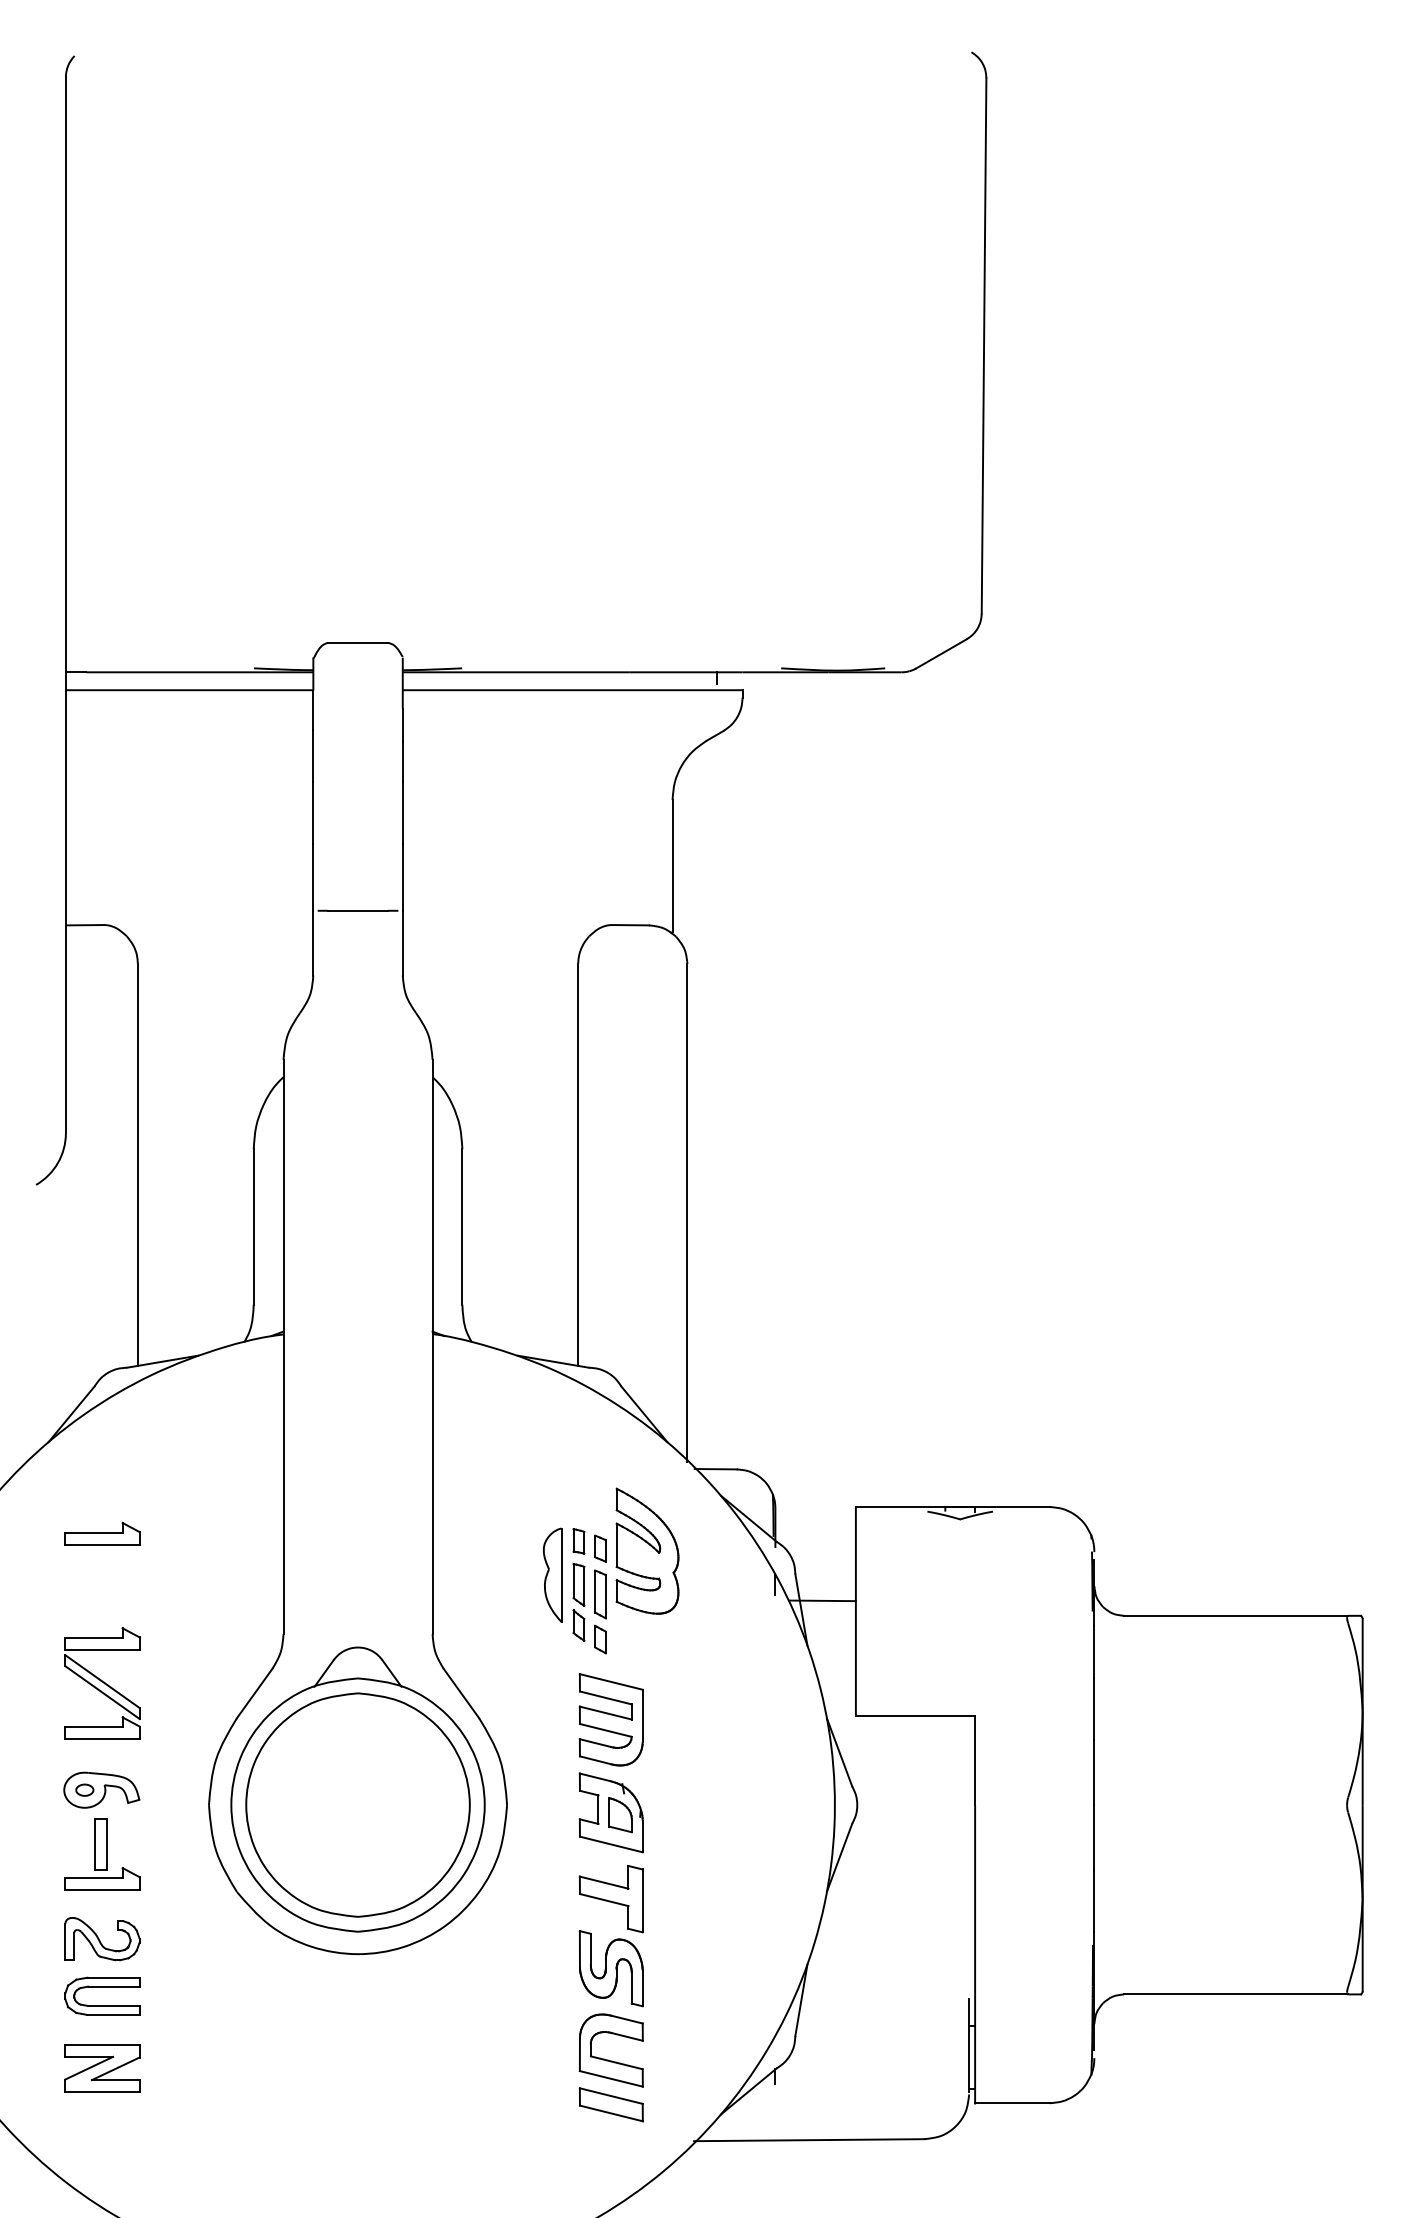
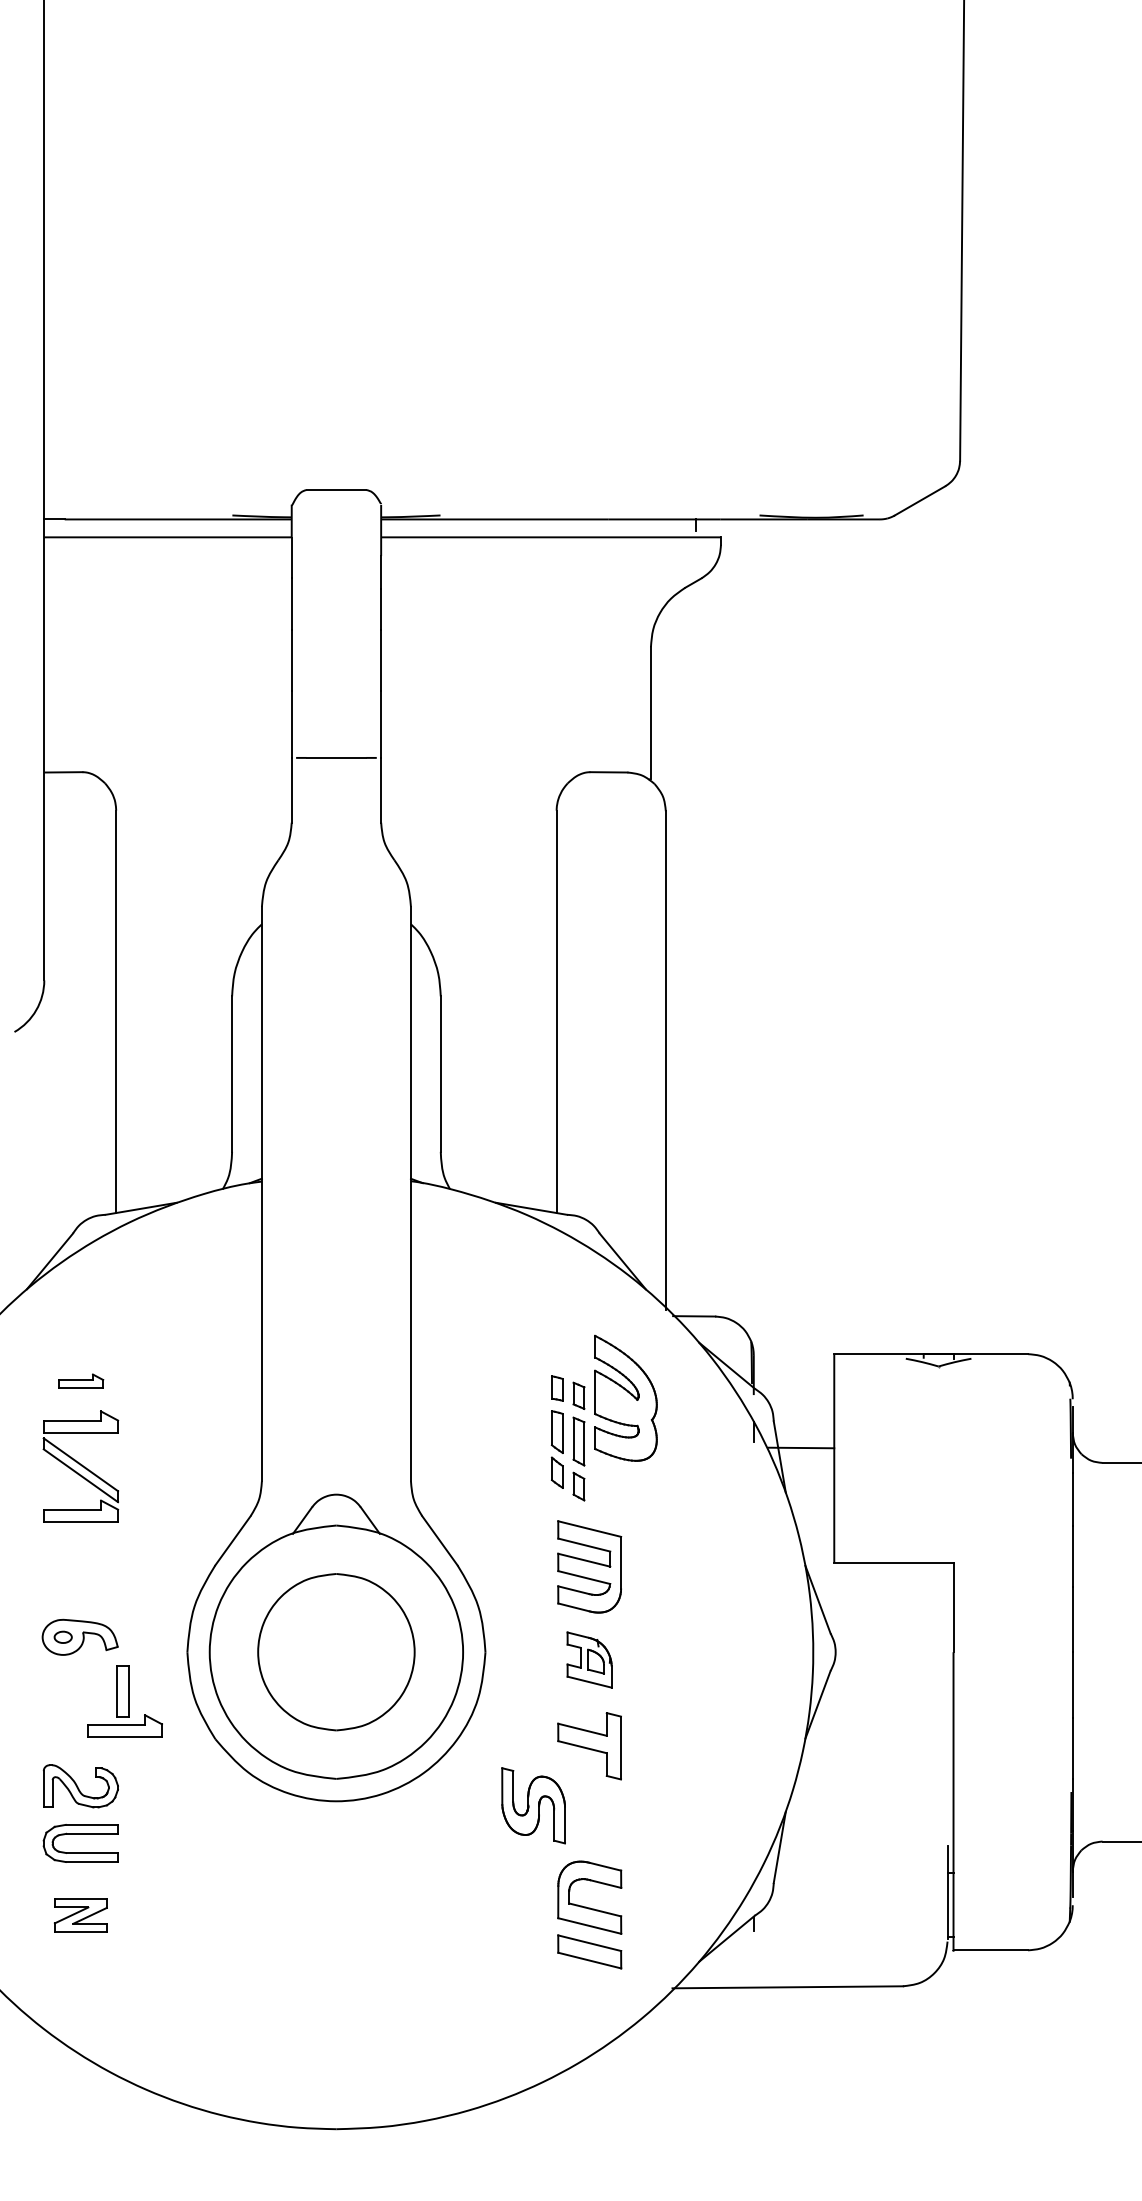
part: (102, 1533) -> (80, 1380), size x0.6
part: (552, 1574) -> (530, 1421), removed
part: (102, 1683) -> (80, 1466), moved
part: (357, 1804) -> (335, 1651), size x0.7
part: (610, 1812) -> (588, 1659), size x0.7
part: (102, 1854) -> (124, 1701), moved
part: (610, 1968) -> (532, 1805), moved
part: (102, 2068) -> (80, 1915), size x0.7

